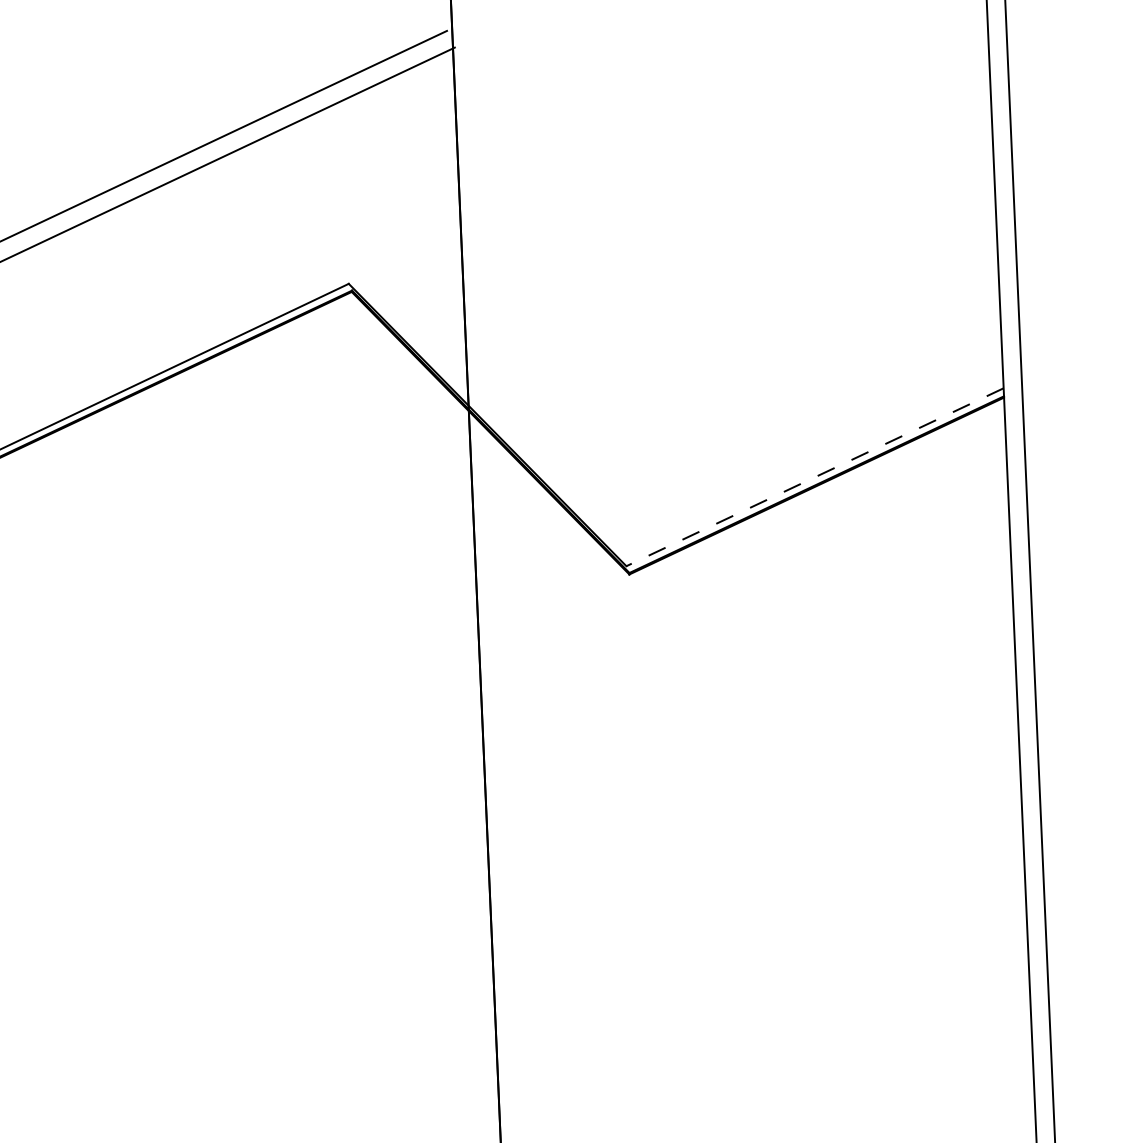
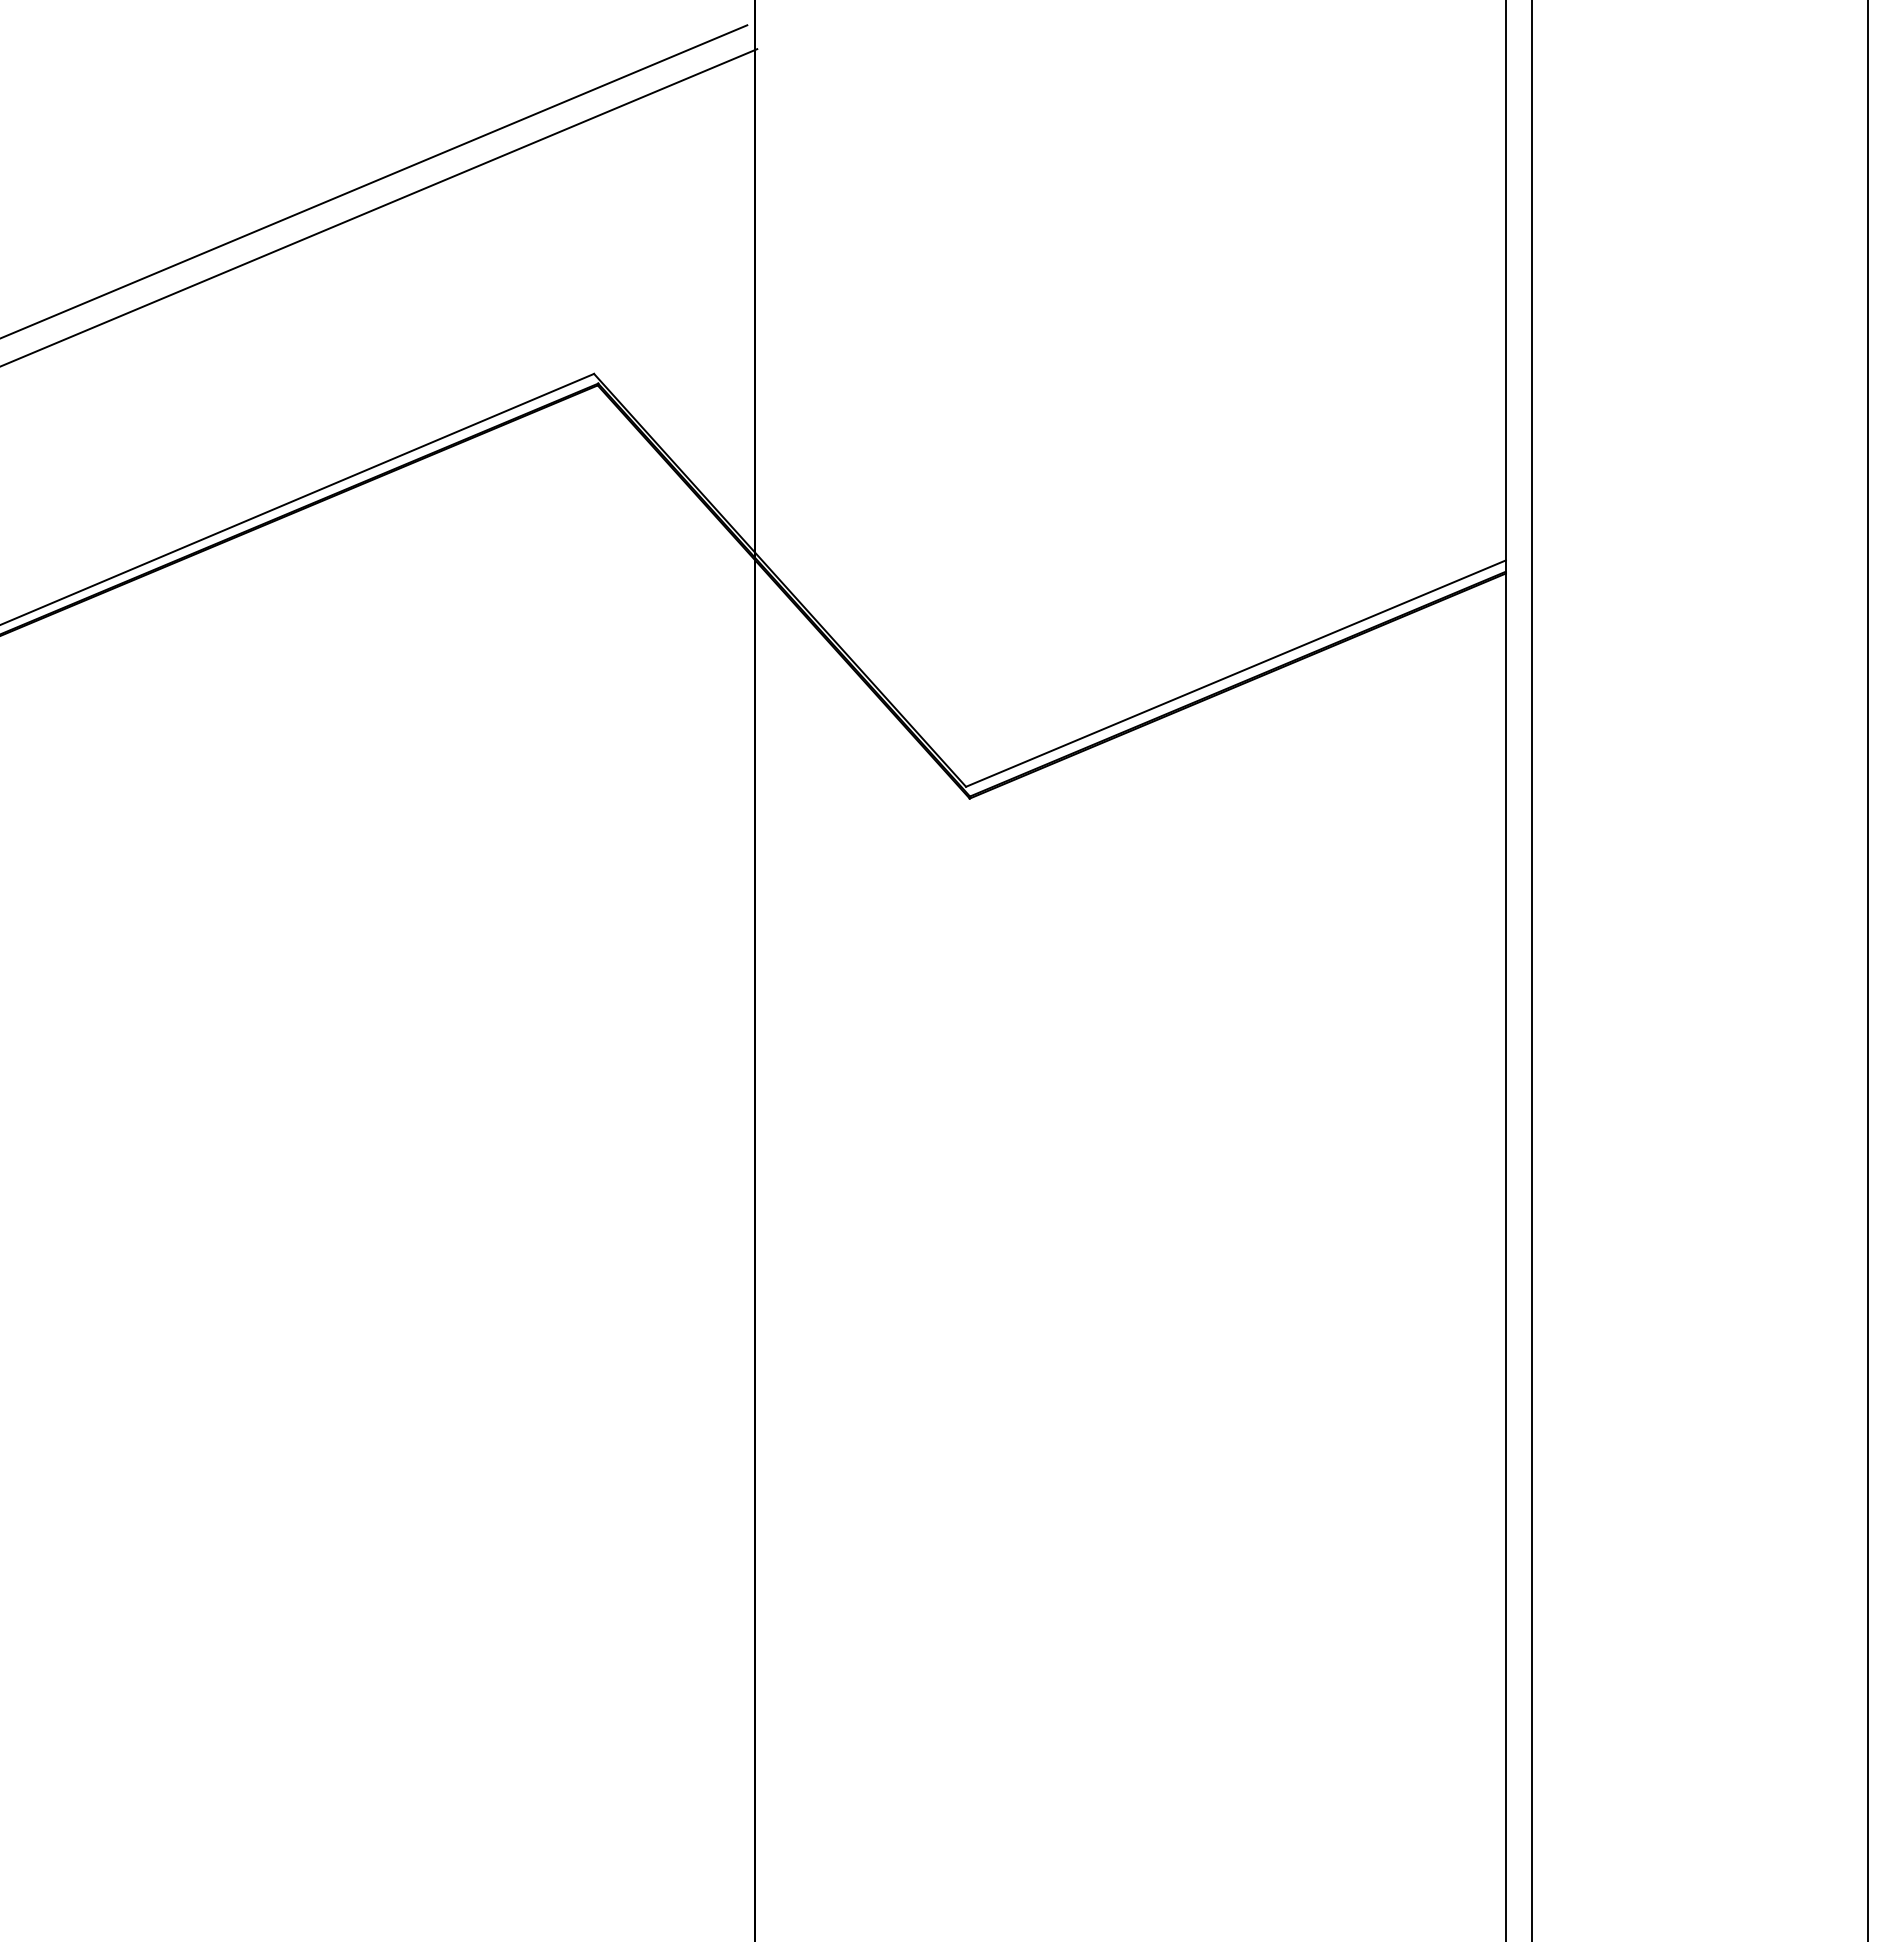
line: (814, 477) -> (1235, 673), dashed -> solid

